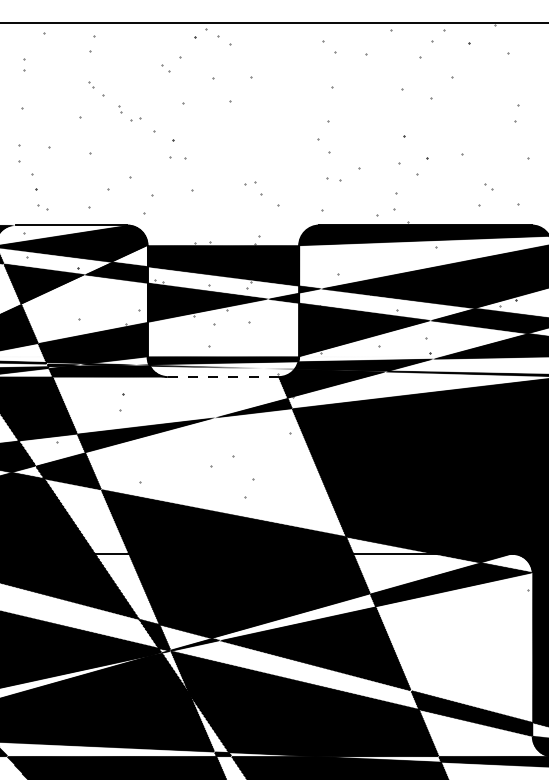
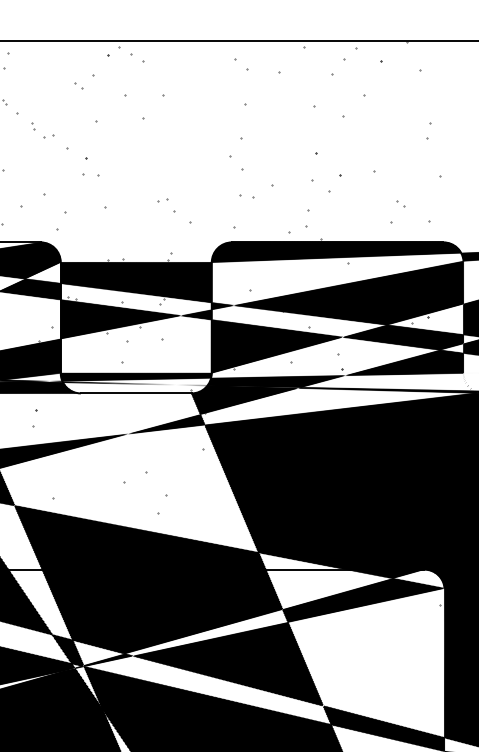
line: (223, 377) -> (136, 393), dashed -> solid

